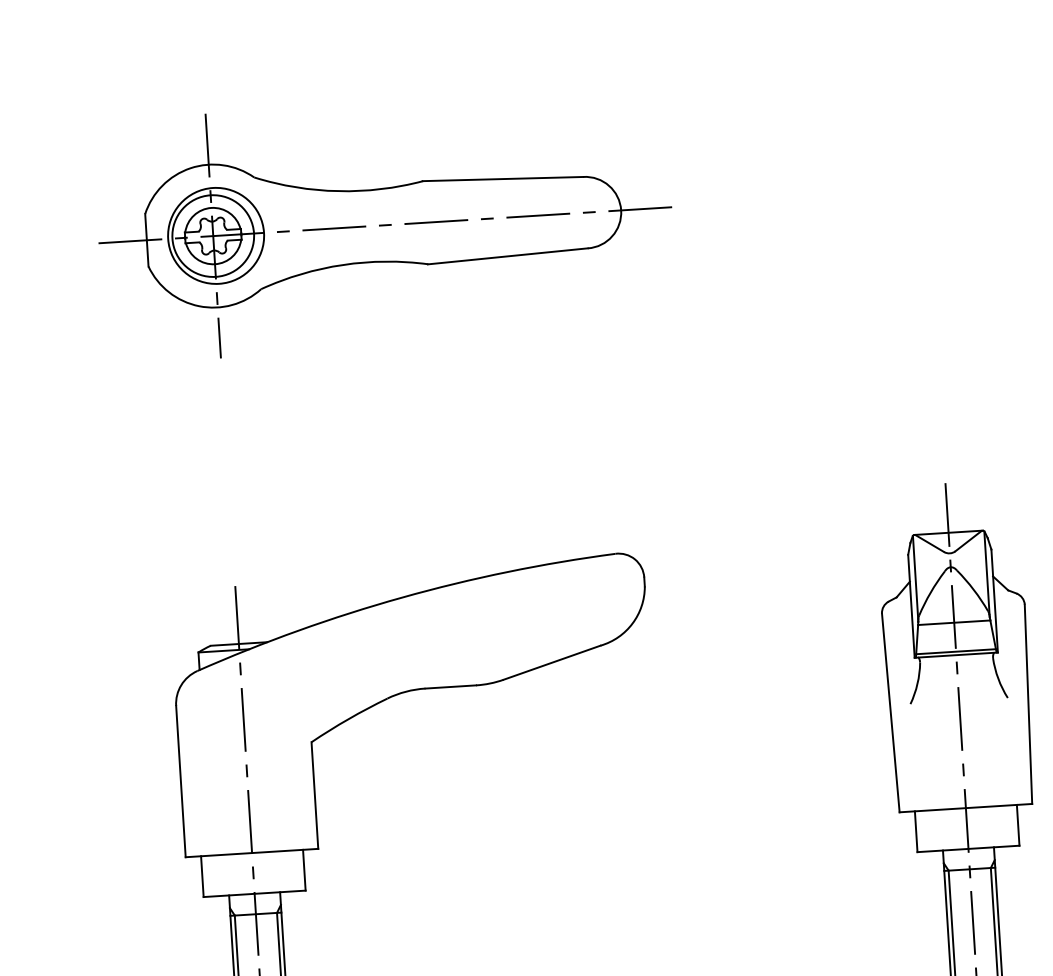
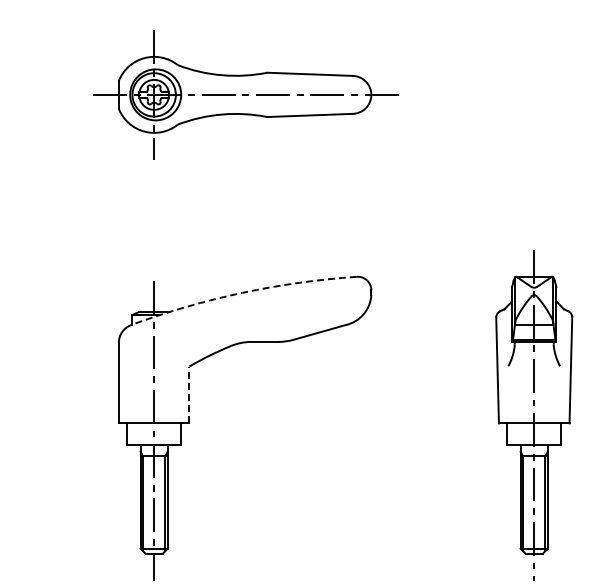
arc: (402, 596) -> (242, 292), solid -> dashed
line: (314, 794) -> (189, 394), solid -> dashed

